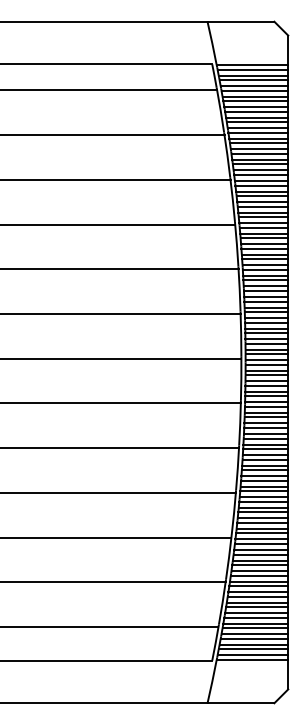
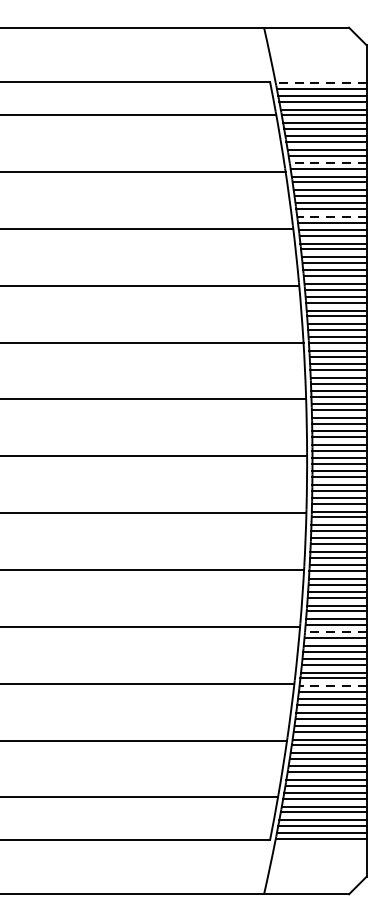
line: (252, 65) -> (321, 83), solid -> dashed
line: (257, 128) -> (327, 163), solid -> dashed
line: (260, 170) -> (331, 216), solid -> dashed
line: (263, 497) -> (335, 632), solid -> dashed
line: (261, 539) -> (332, 686), solid -> dashed

